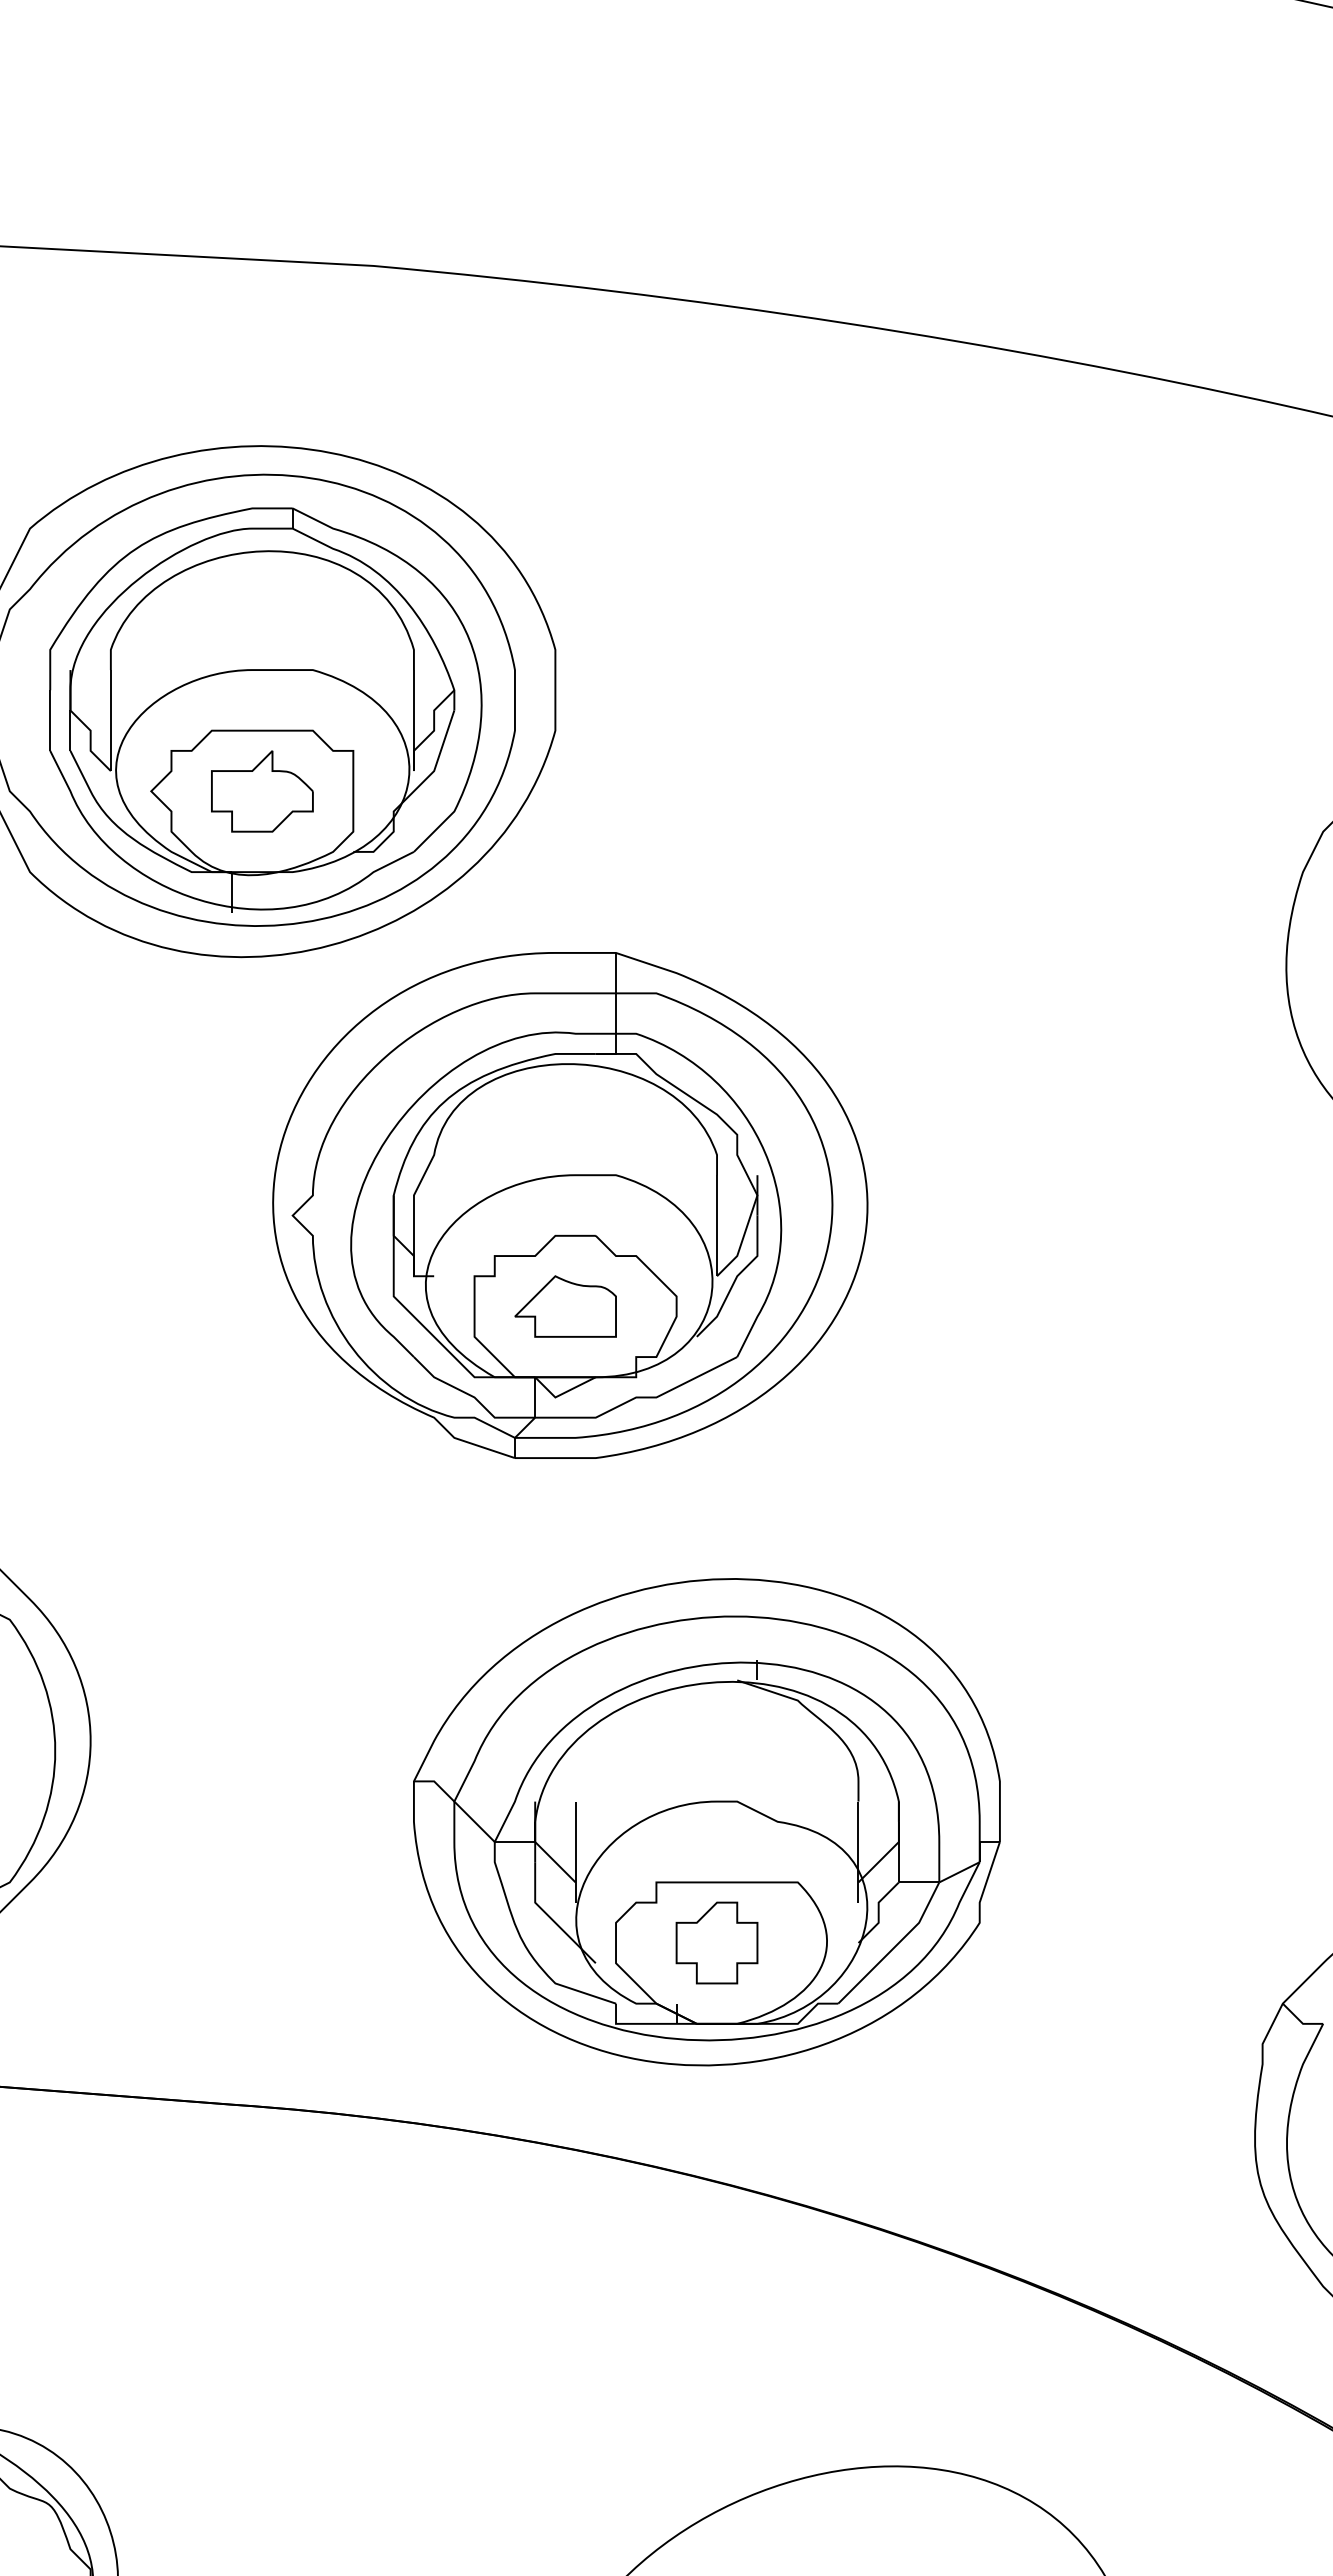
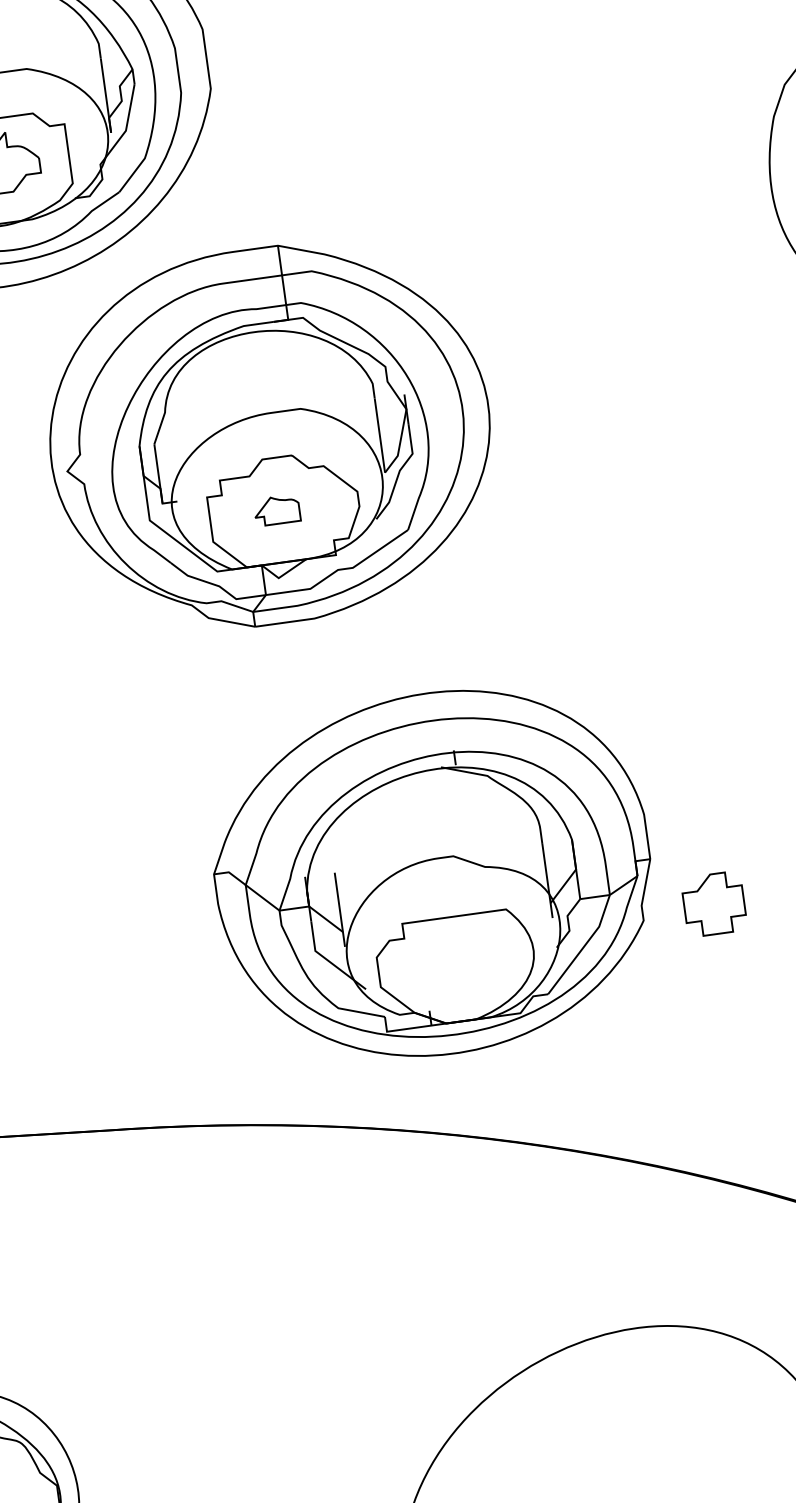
part: (565, 1306) -> (276, 510), size x0.6
part: (716, 1942) -> (713, 903), moved

